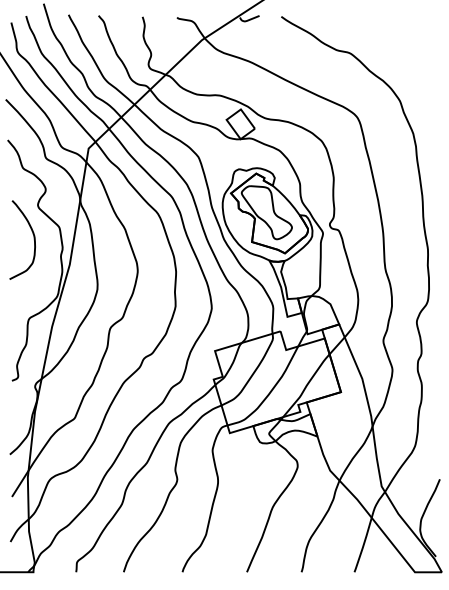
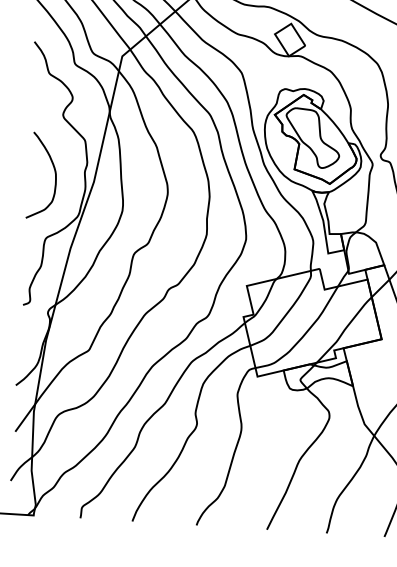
curve: (33, 239) -> (54, 176), moved

